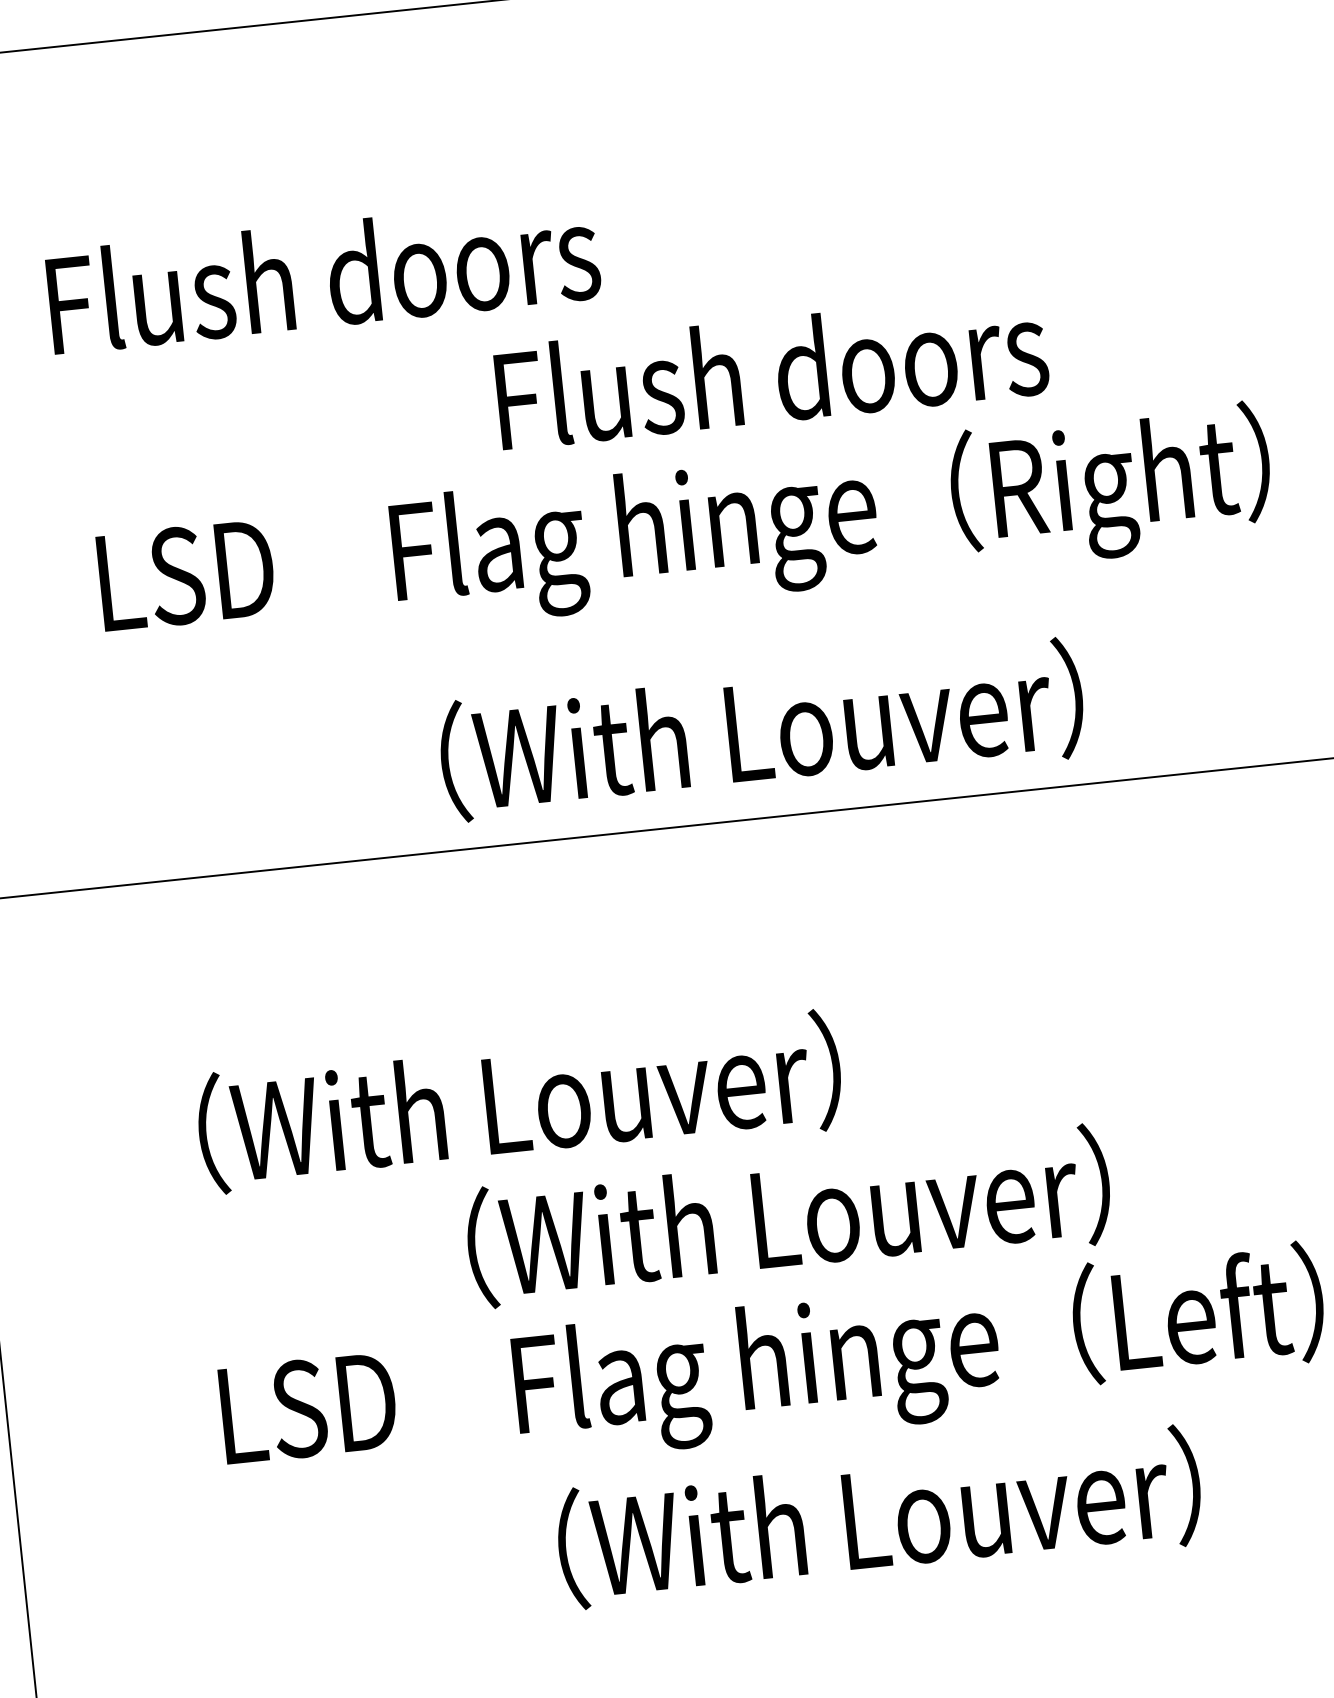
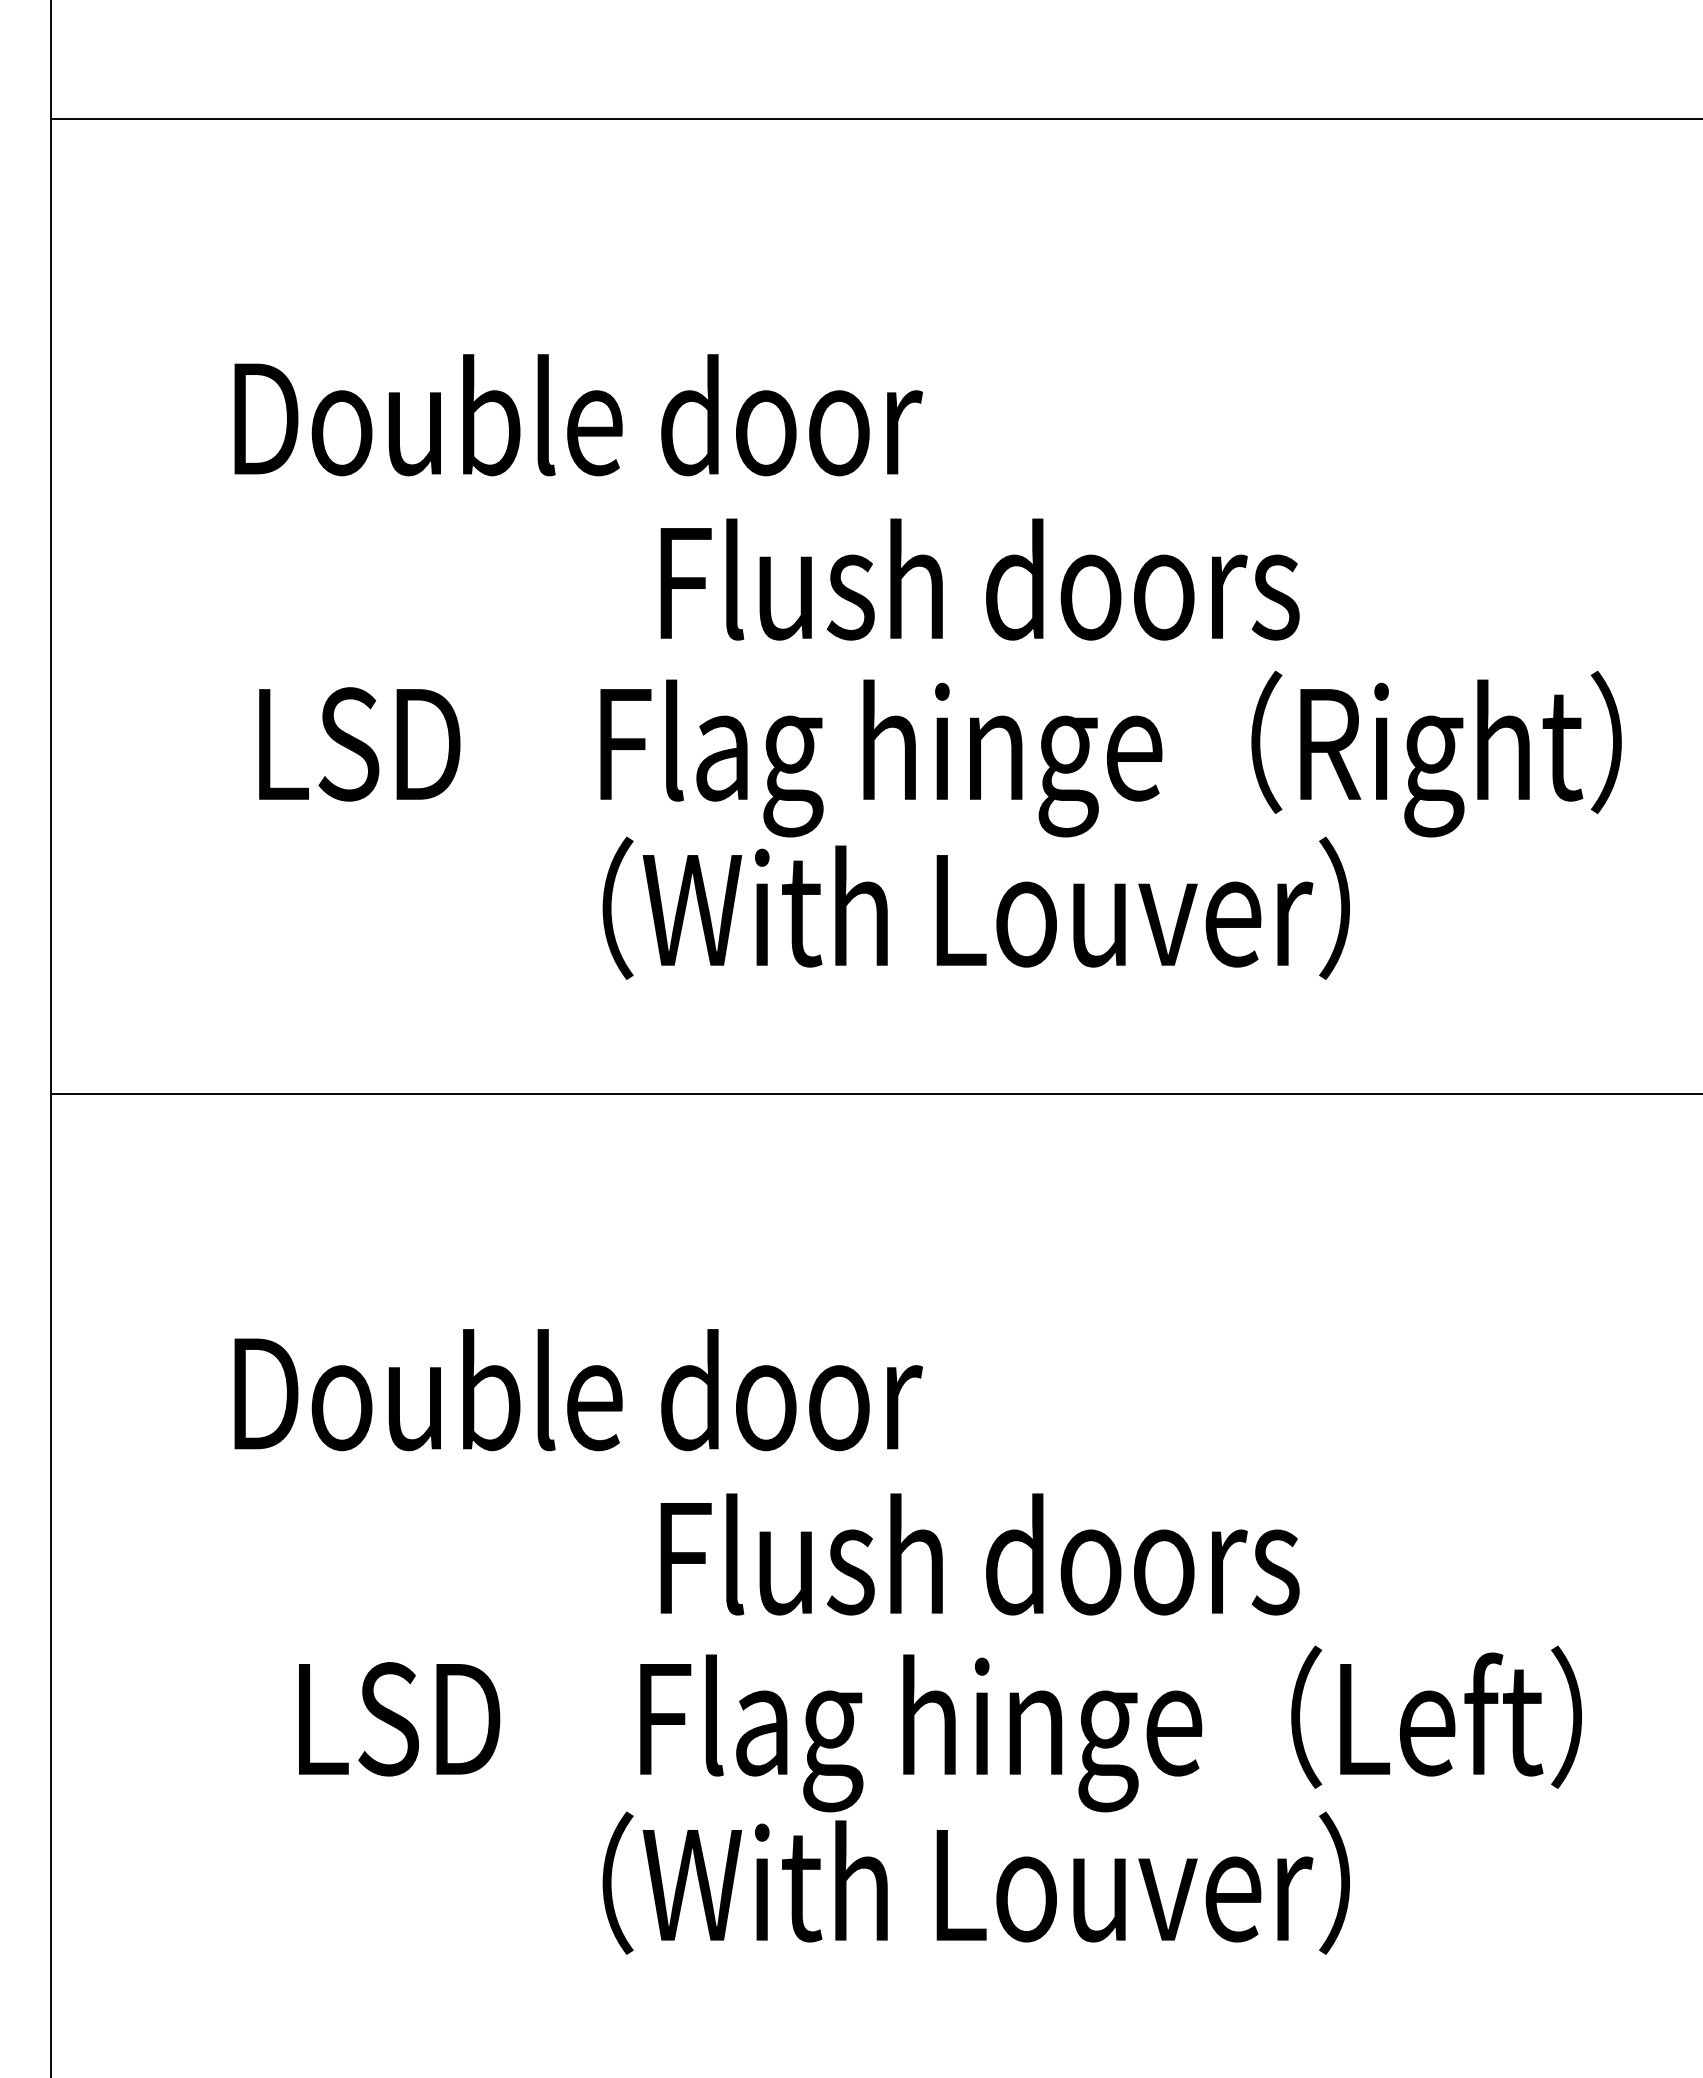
text: (348, 272) -> (583, 415), Flush doors -> Double door
text: (771, 370) -> (979, 579), moved
text: (761, 729) -> (975, 907), moved
text: (488, 1104) -> (643, 1391), （With Louver） -> Double door
text: (787, 1215) -> (975, 1555), （With Louver） -> Flush doors
text: (878, 1516) -> (975, 1882), moved

